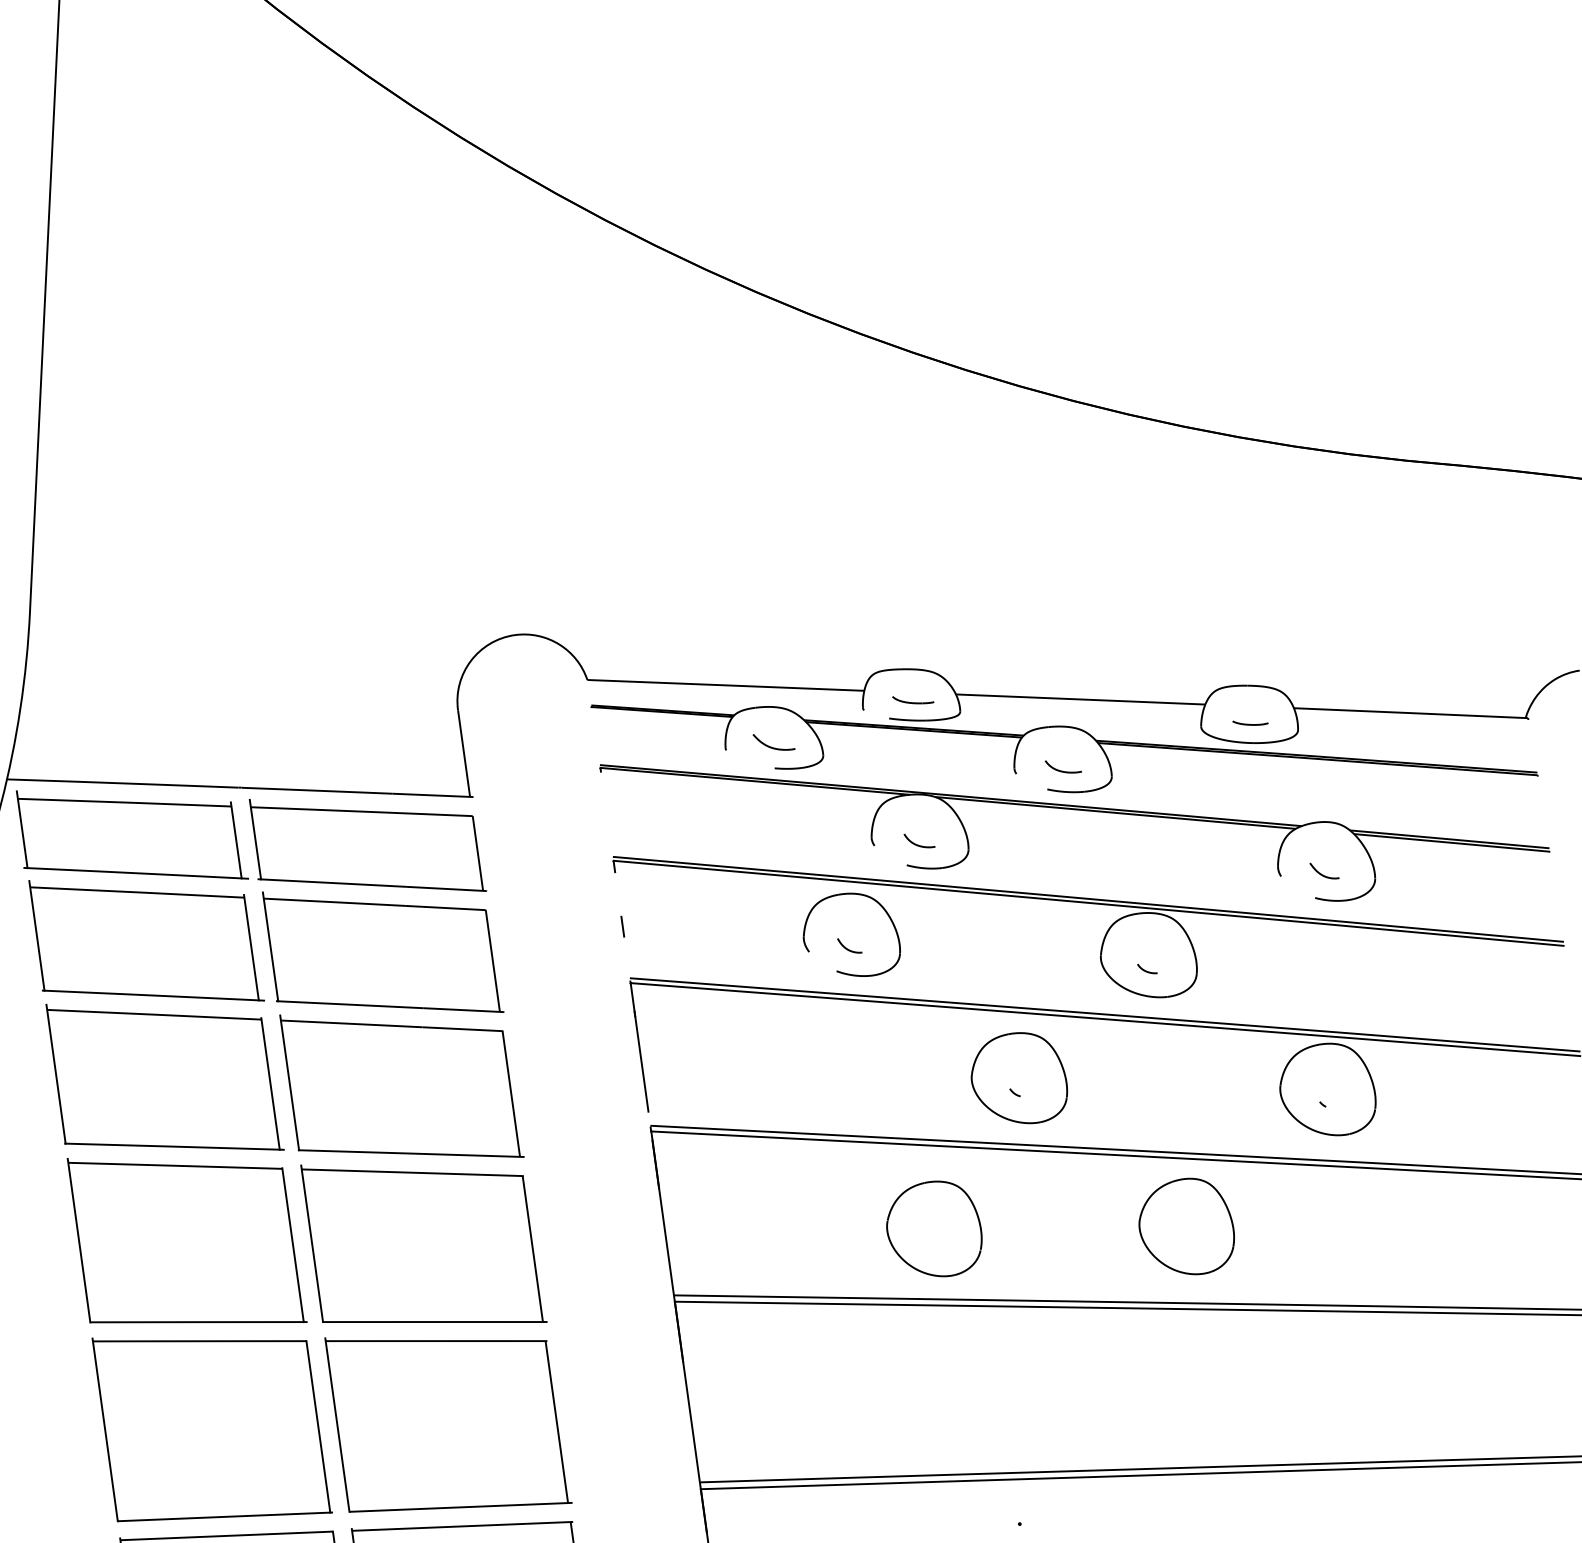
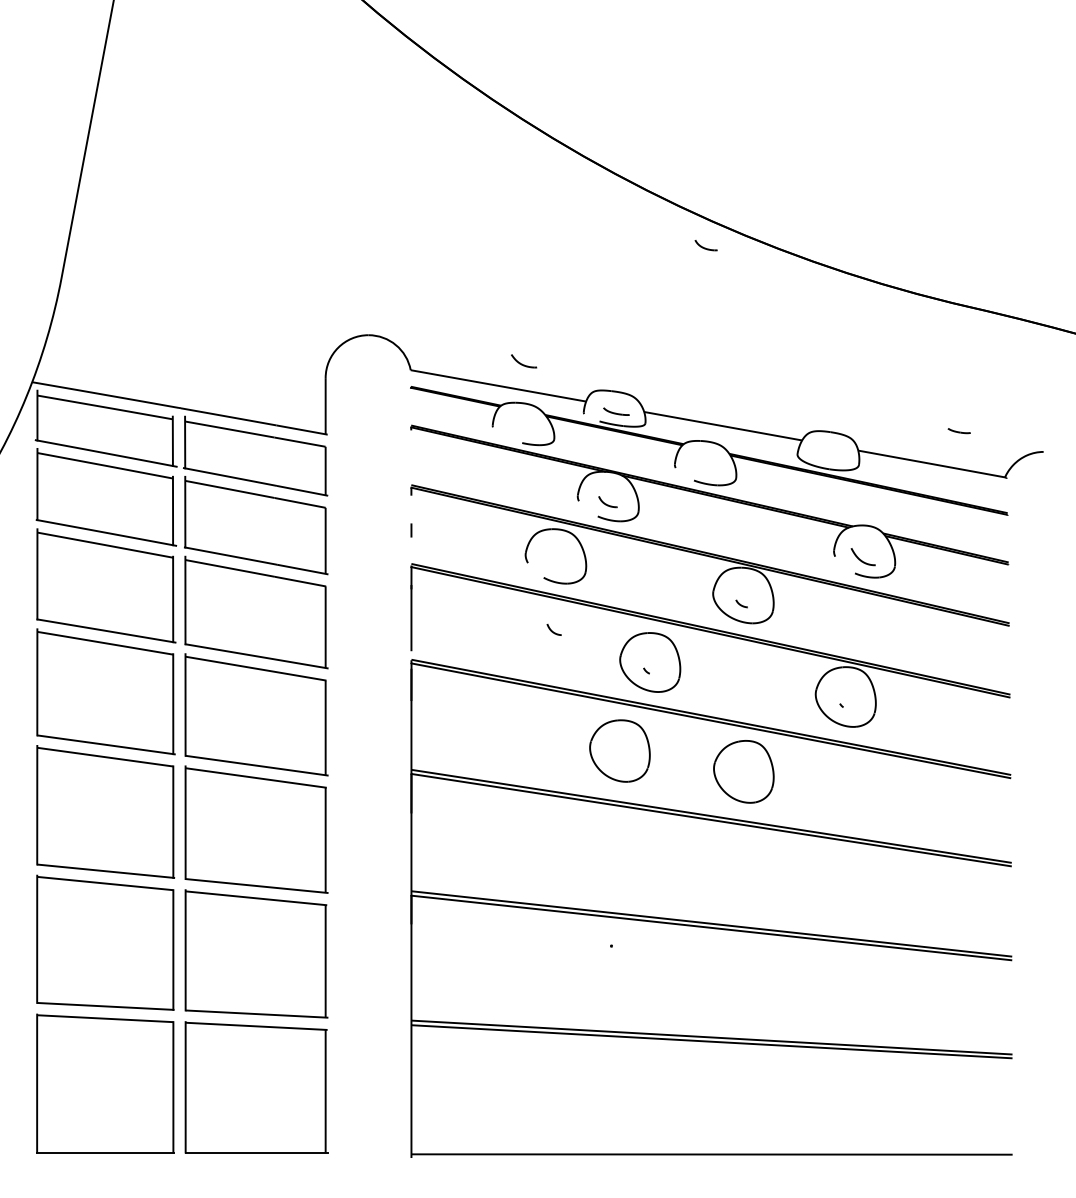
part: (1249, 723) -> (958, 431), moved
part: (774, 742) -> (524, 361), moved
part: (1062, 766) -> (705, 245), moved
part: (1324, 870) -> (863, 556), size x1.4
part: (848, 945) -> (553, 629), moved
part: (933, 1229) -> (619, 750), moved

